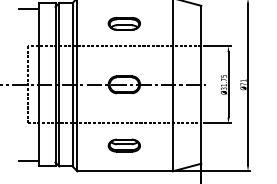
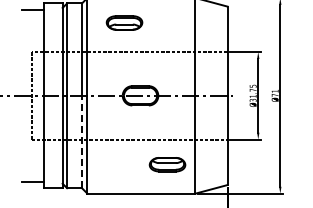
part: (124, 23) -> (124, 22), moved
line: (72, 125) -> (81, 141), solid -> dashed
part: (124, 145) -> (167, 164), moved

